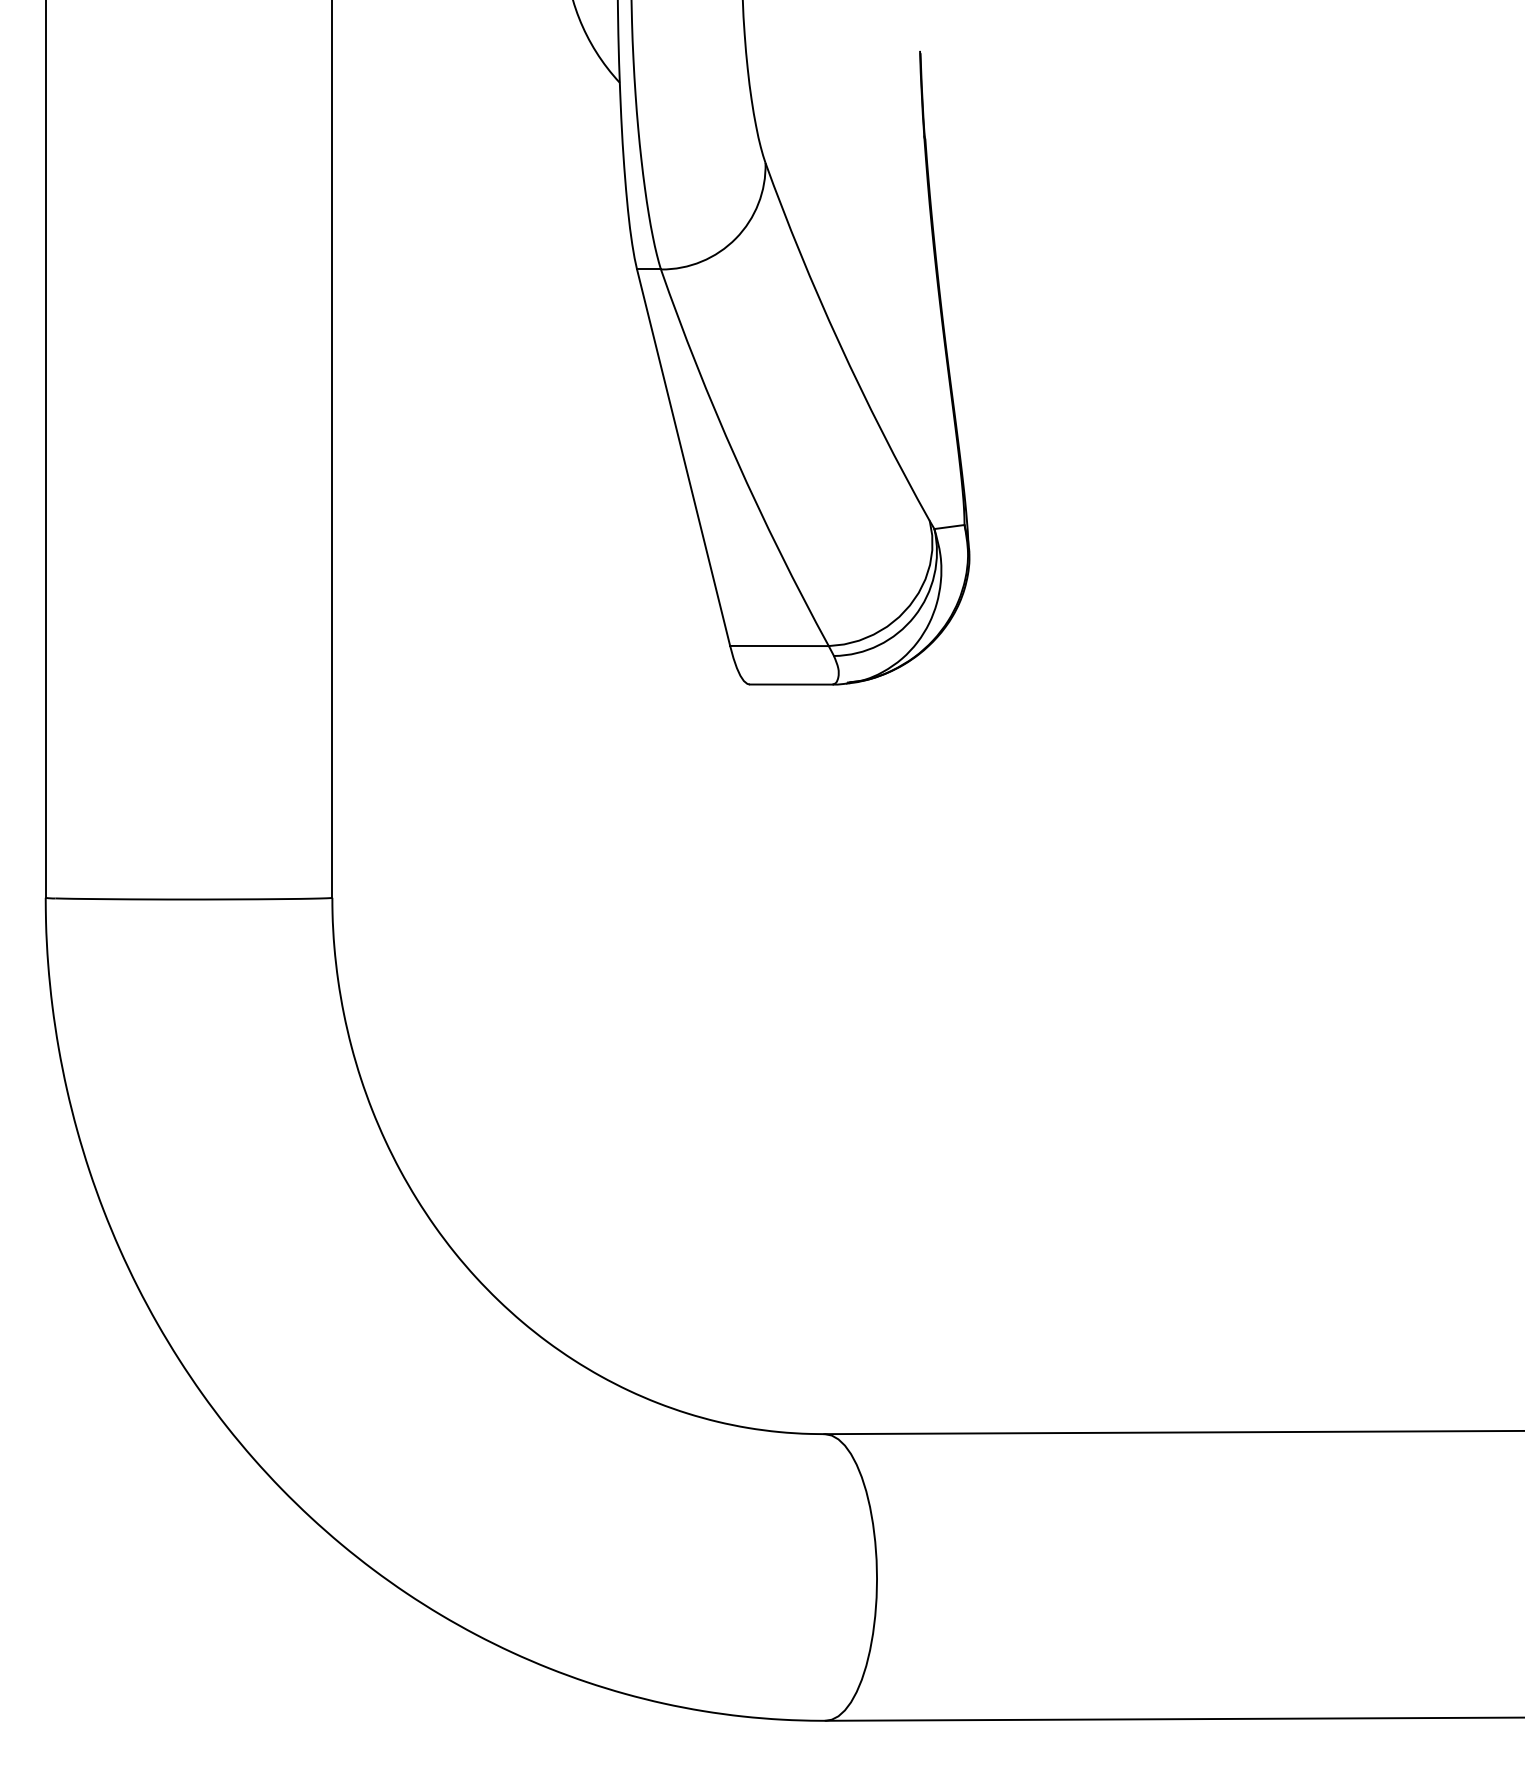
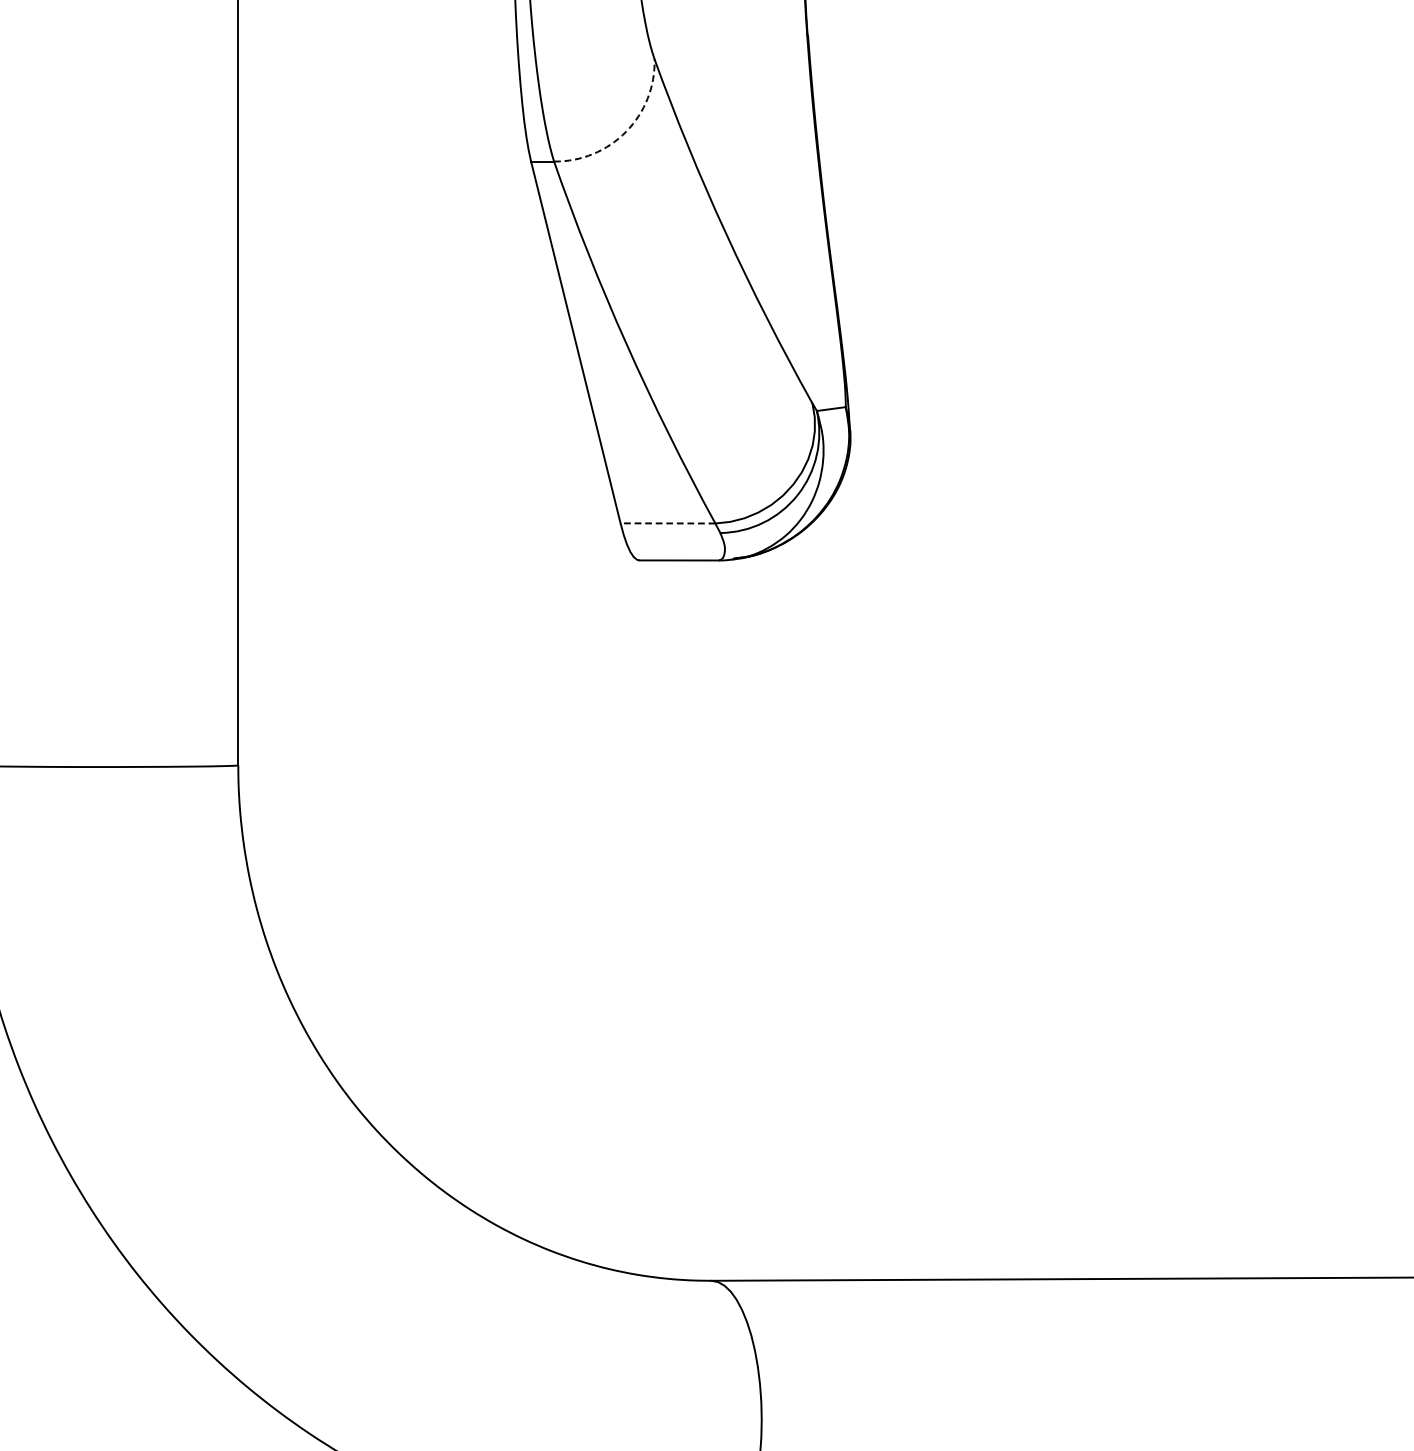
arc: (735, 238) -> (625, 131), solid -> dashed
line: (778, 646) -> (667, 523), solid -> dashed

